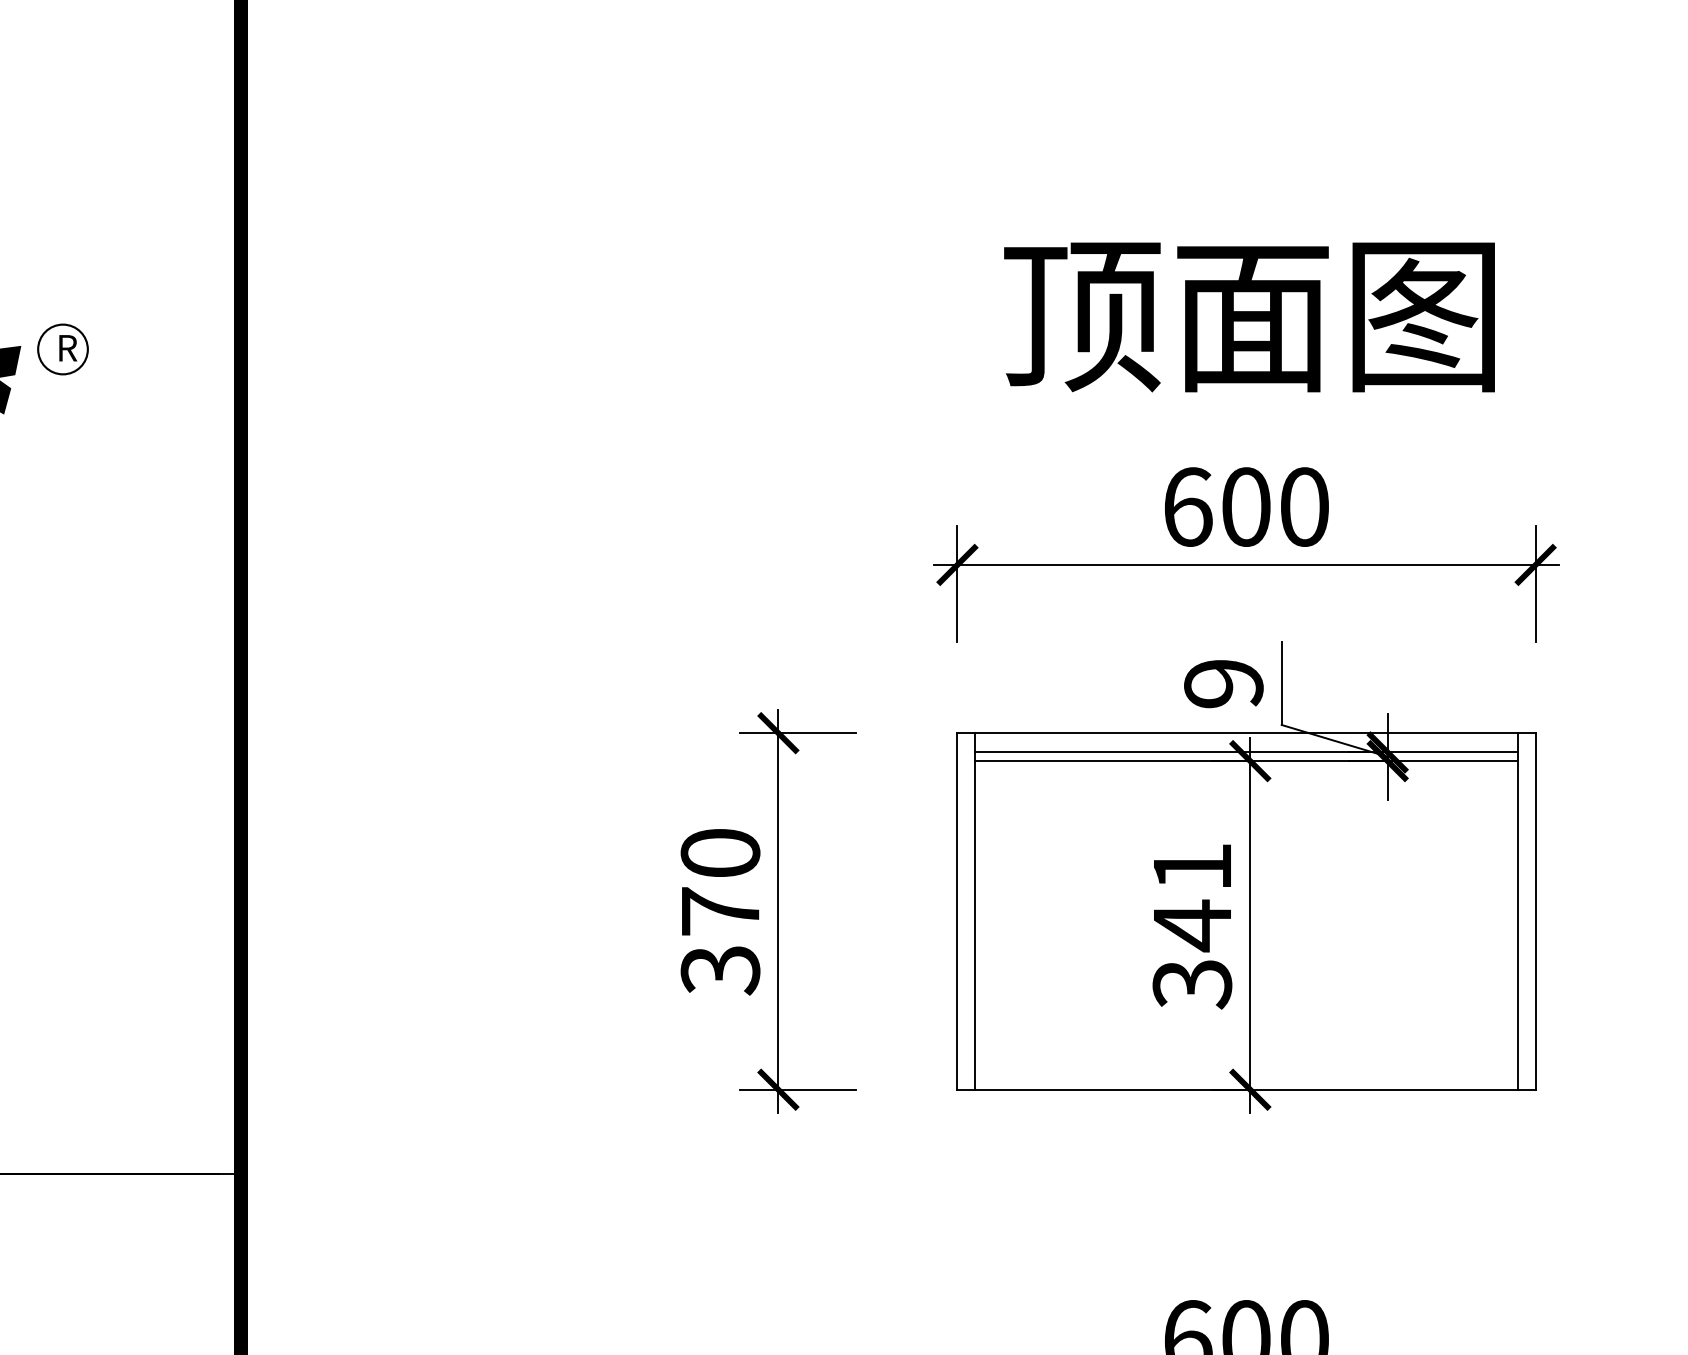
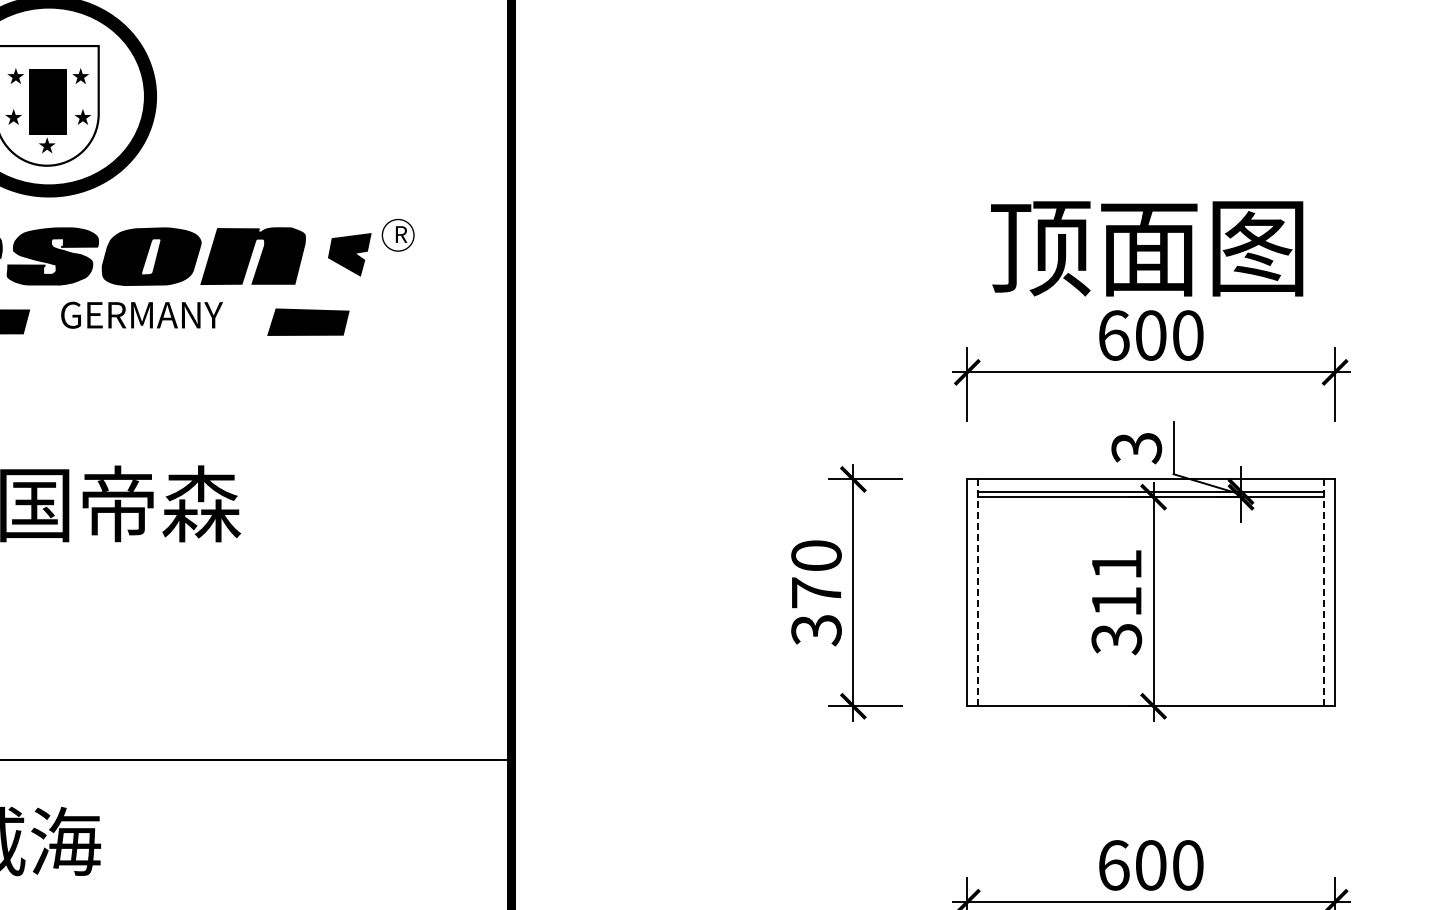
text: (1250, 316) -> (1147, 248), moved
text: (1223, 684) -> (1136, 448), 9 -> 3
line: (975, 910) -> (978, 592), solid -> dashed
line: (1518, 912) -> (1324, 593), solid -> dashed
text: (1192, 925) -> (1116, 601), 341 -> 311

